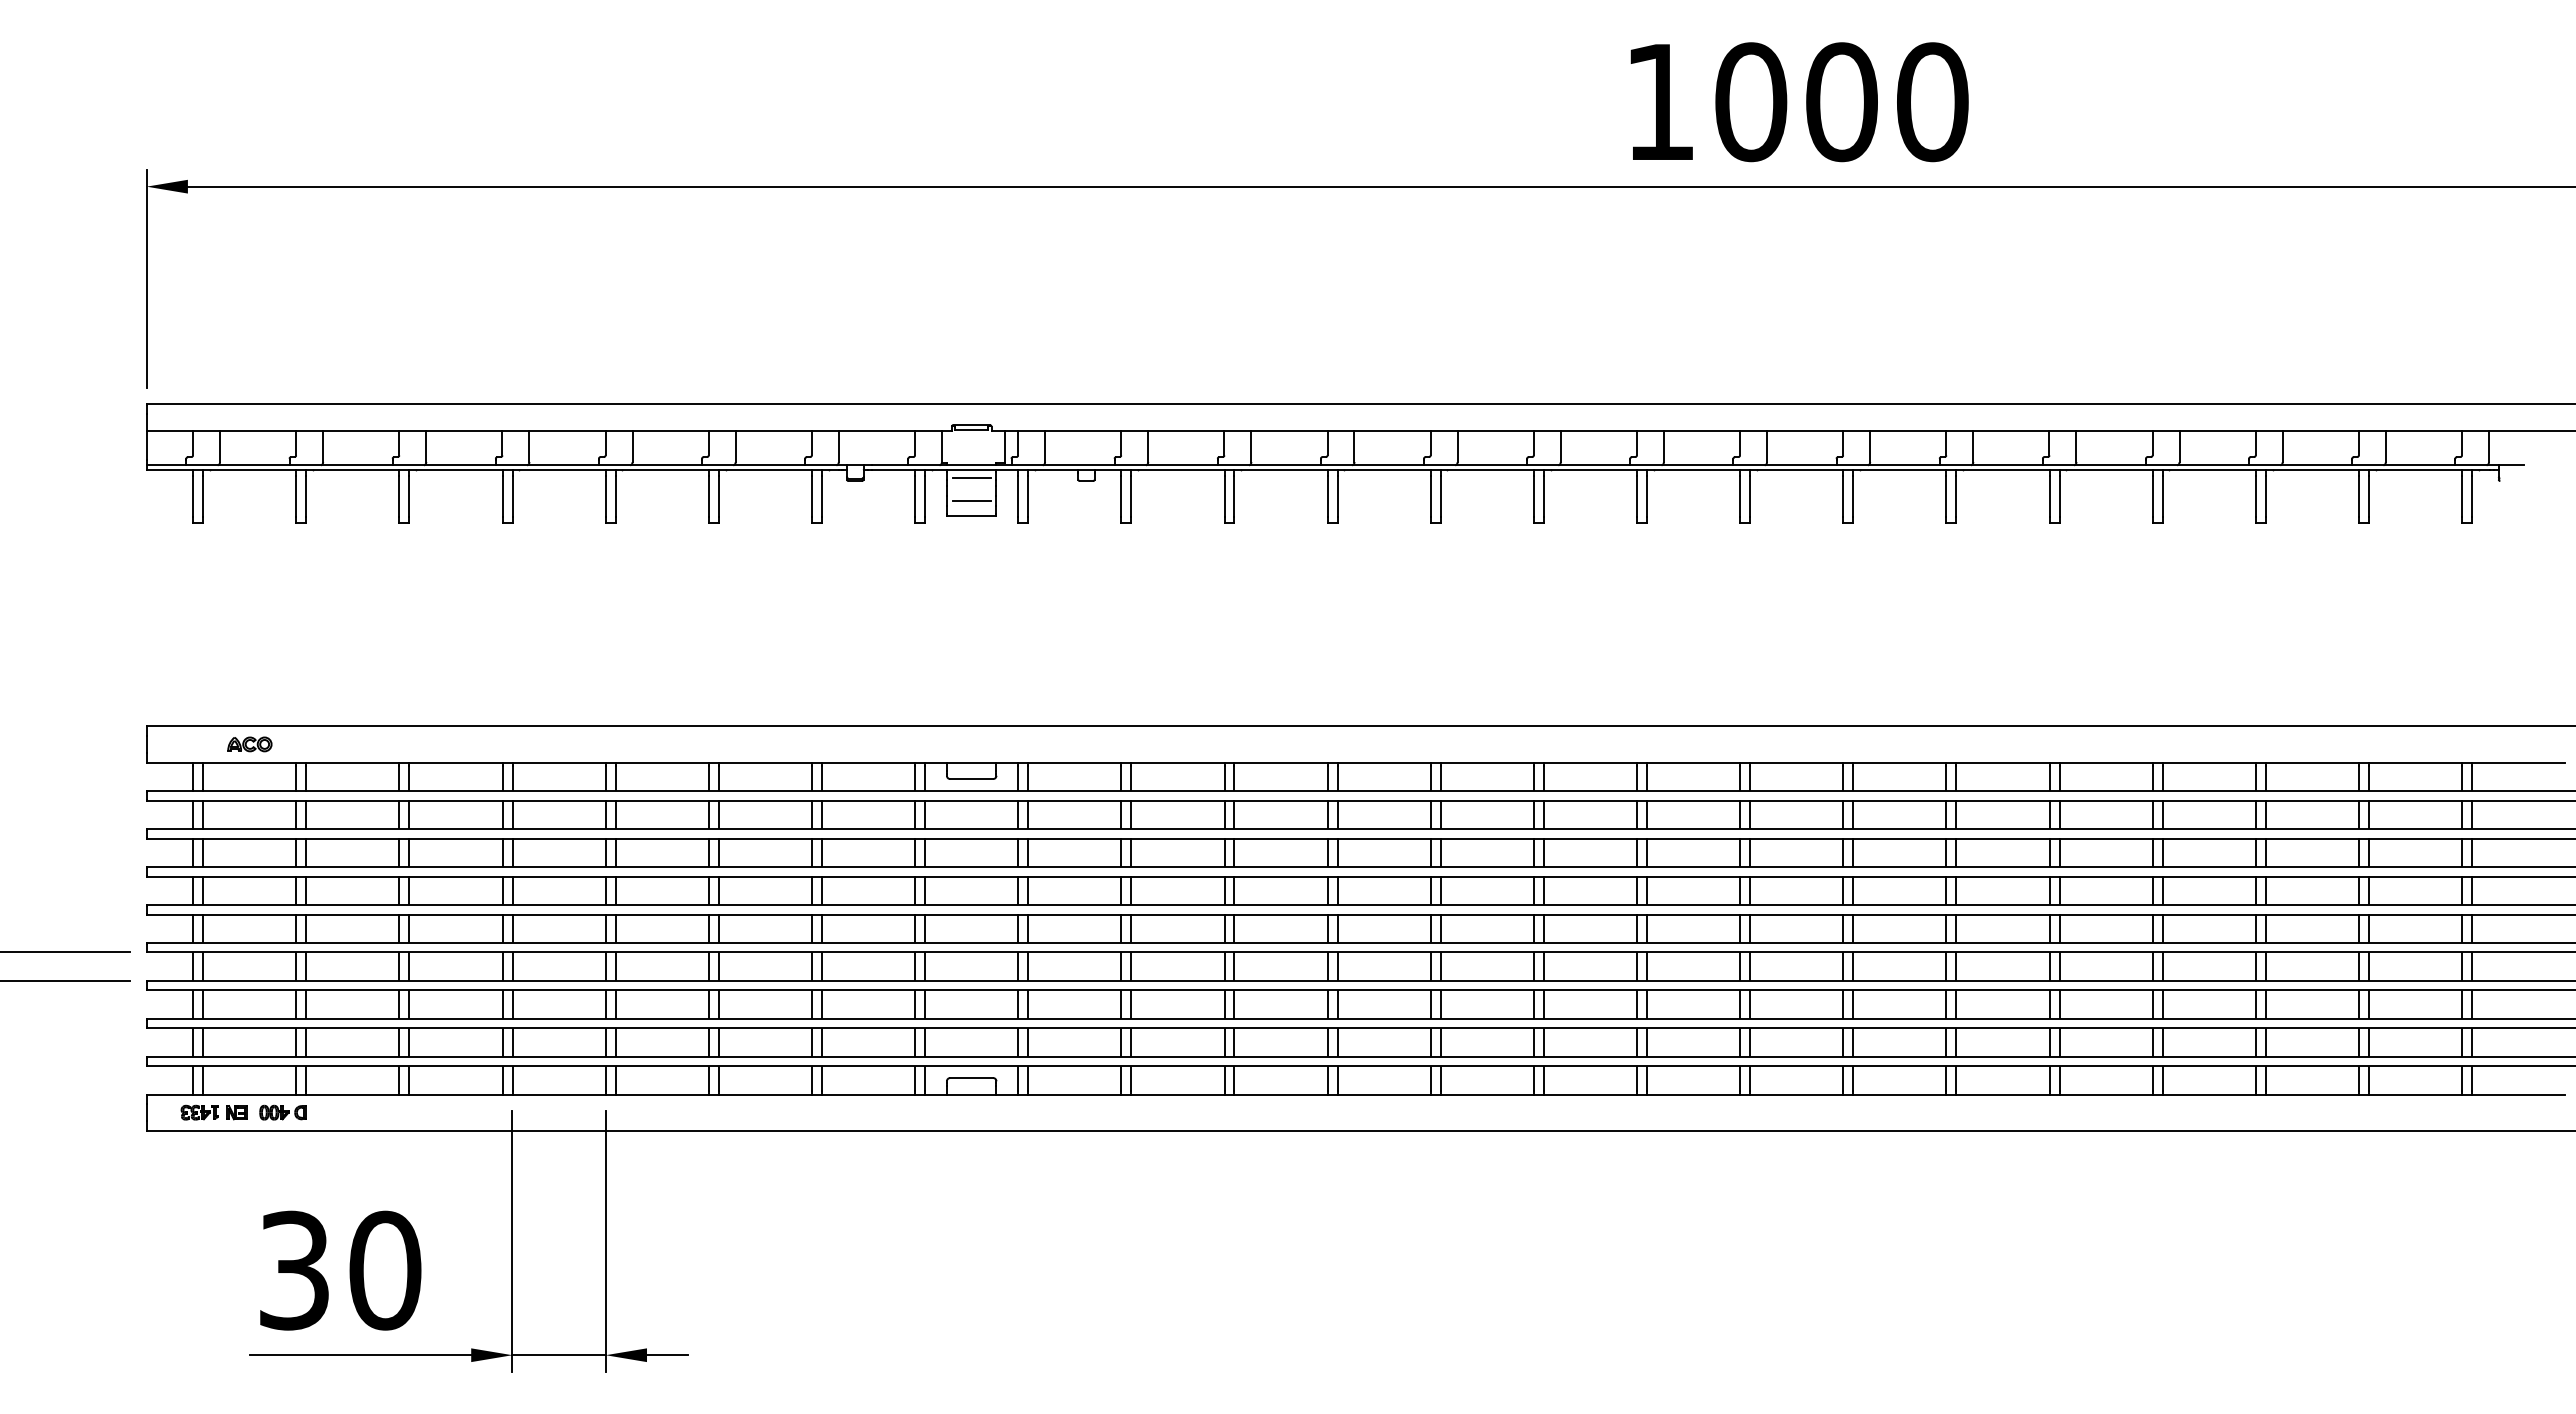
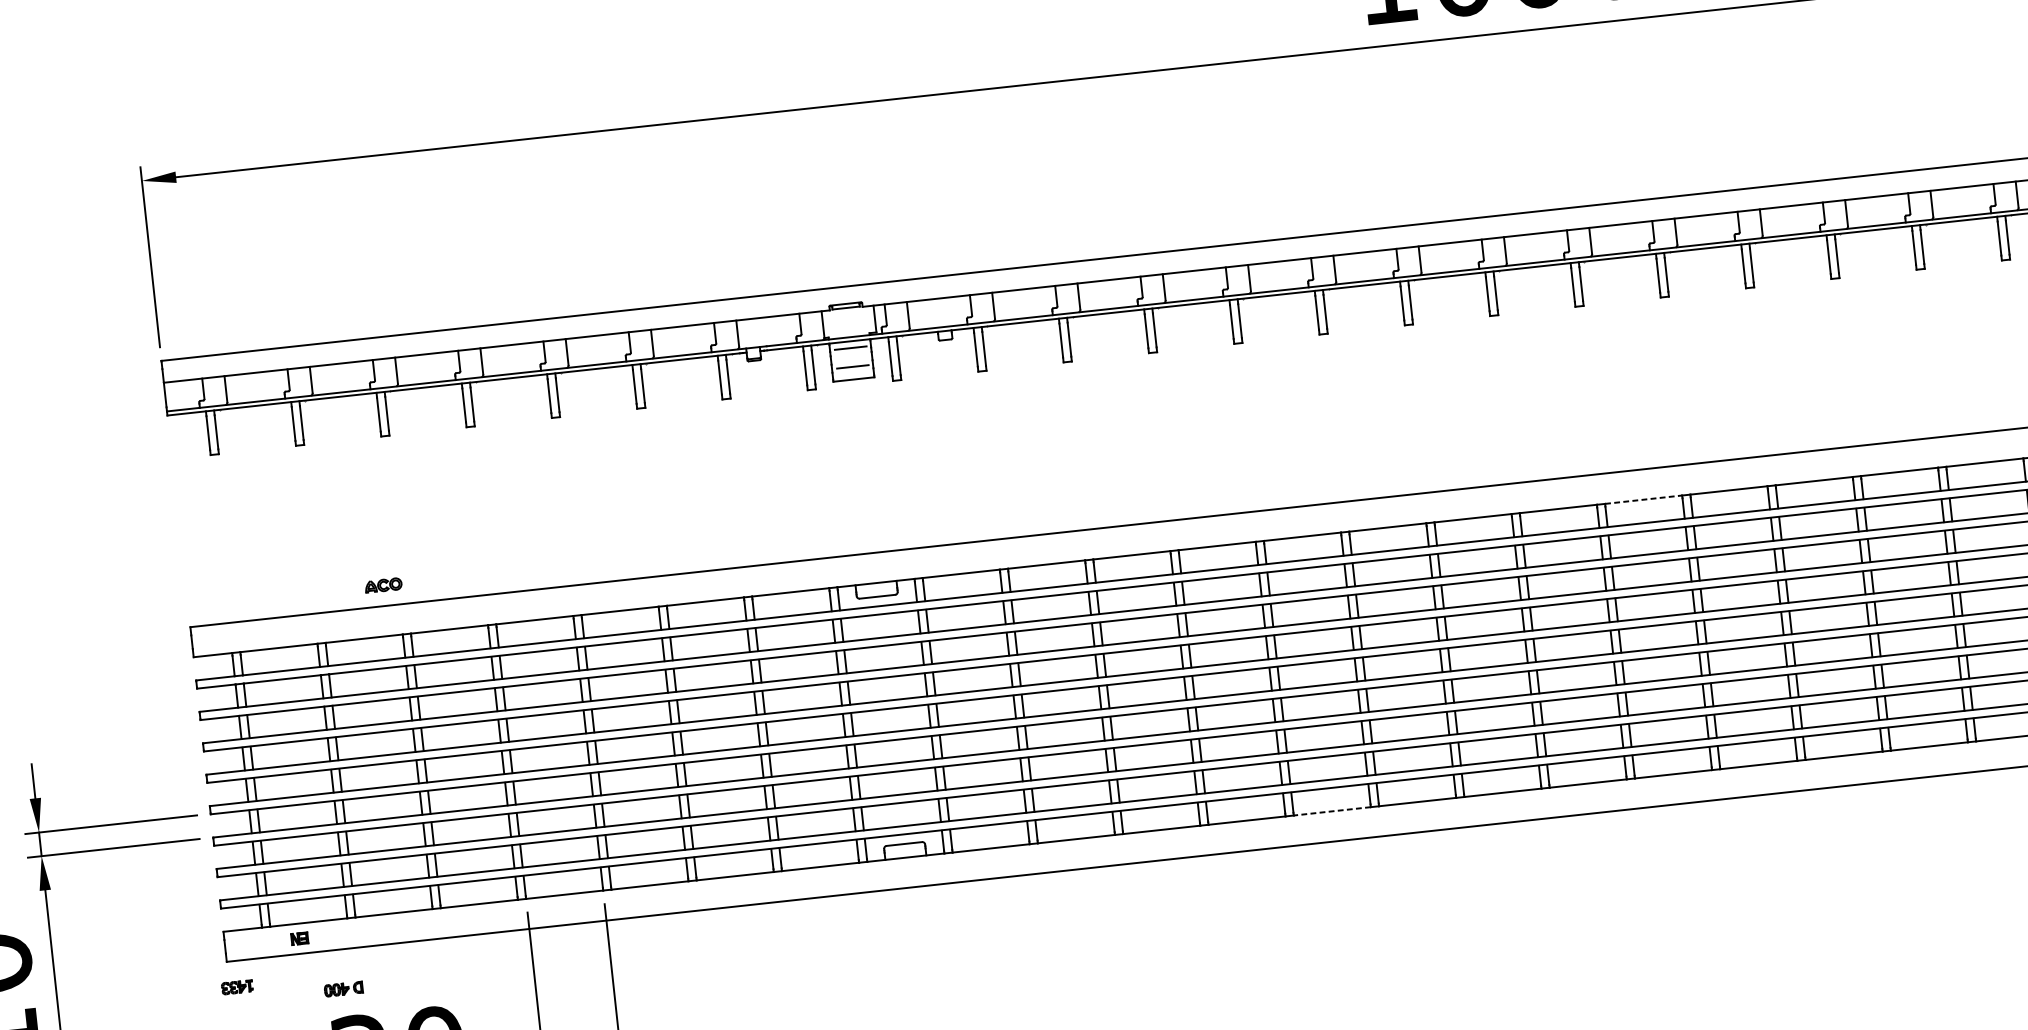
part: (249, 744) -> (383, 585), moved
line: (1899, 762) -> (1643, 499), solid -> dashed
line: (1487, 1094) -> (1332, 811), solid -> dashed
part: (199, 1112) -> (236, 987), moved
part: (282, 1112) -> (343, 989), moved

